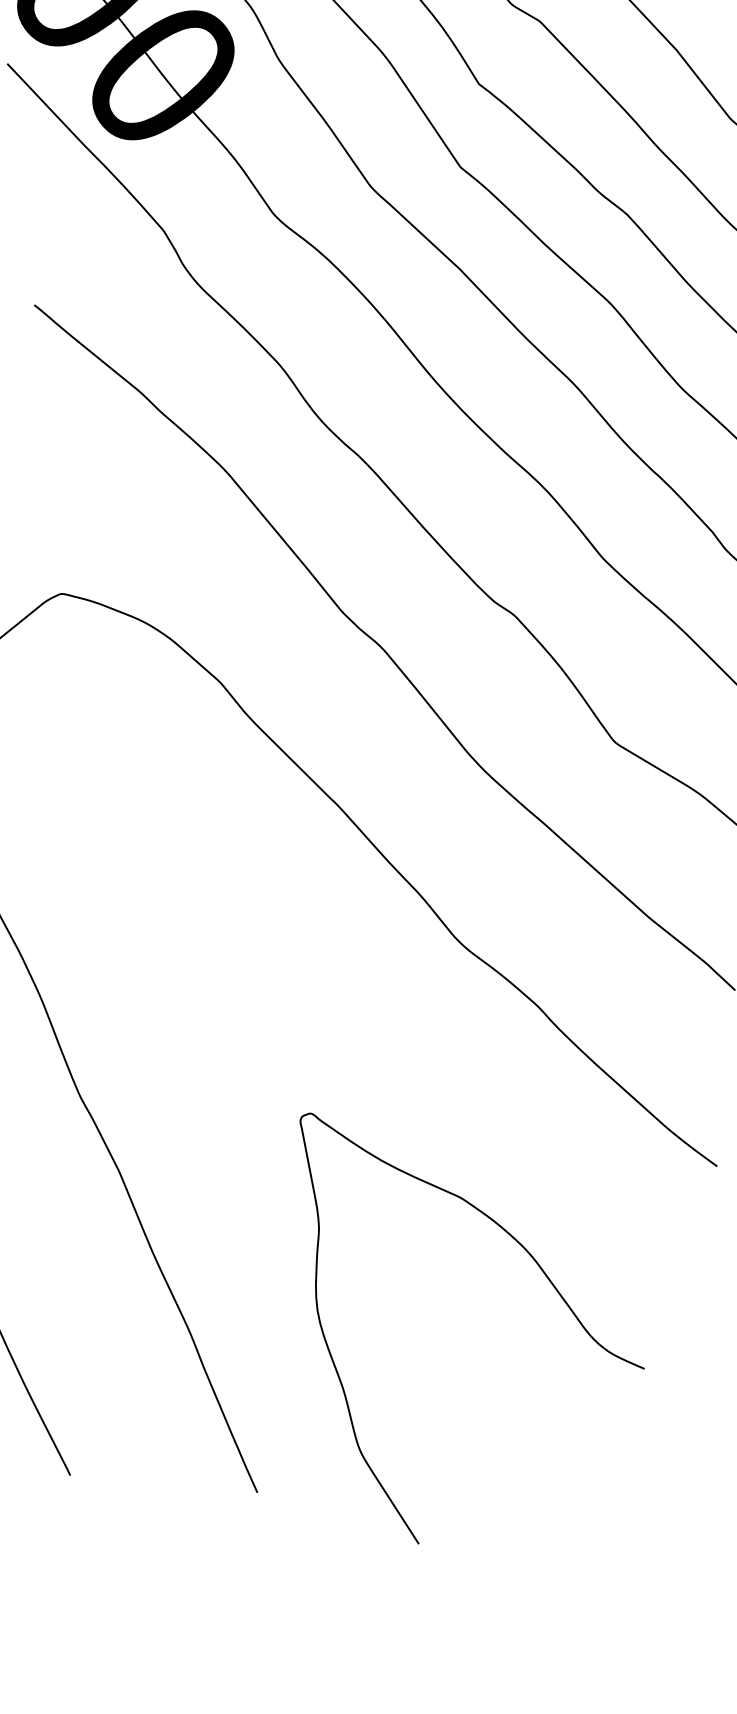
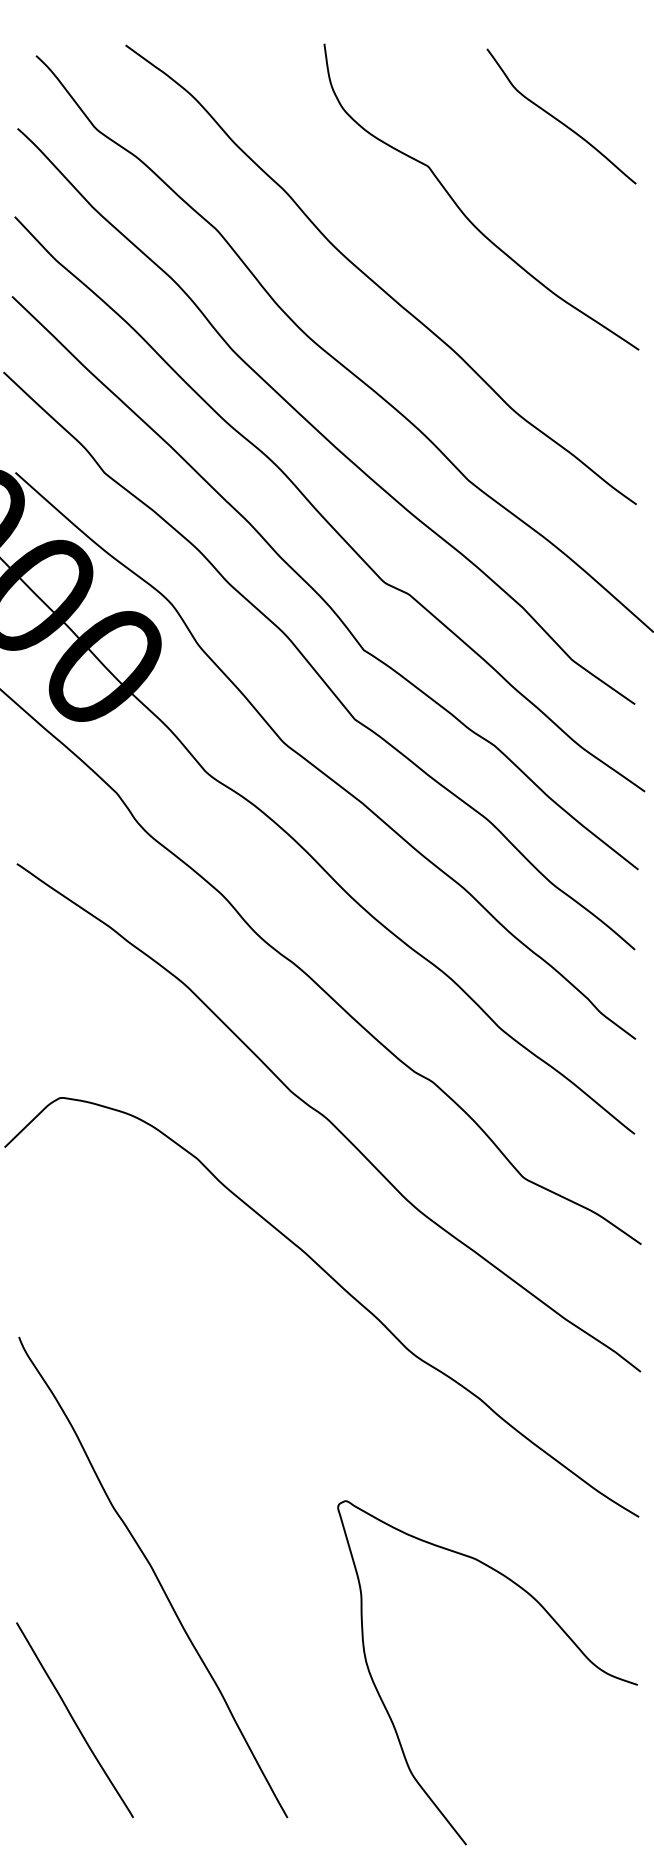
curve: (542, 1273) -> (547, 1614), moved

